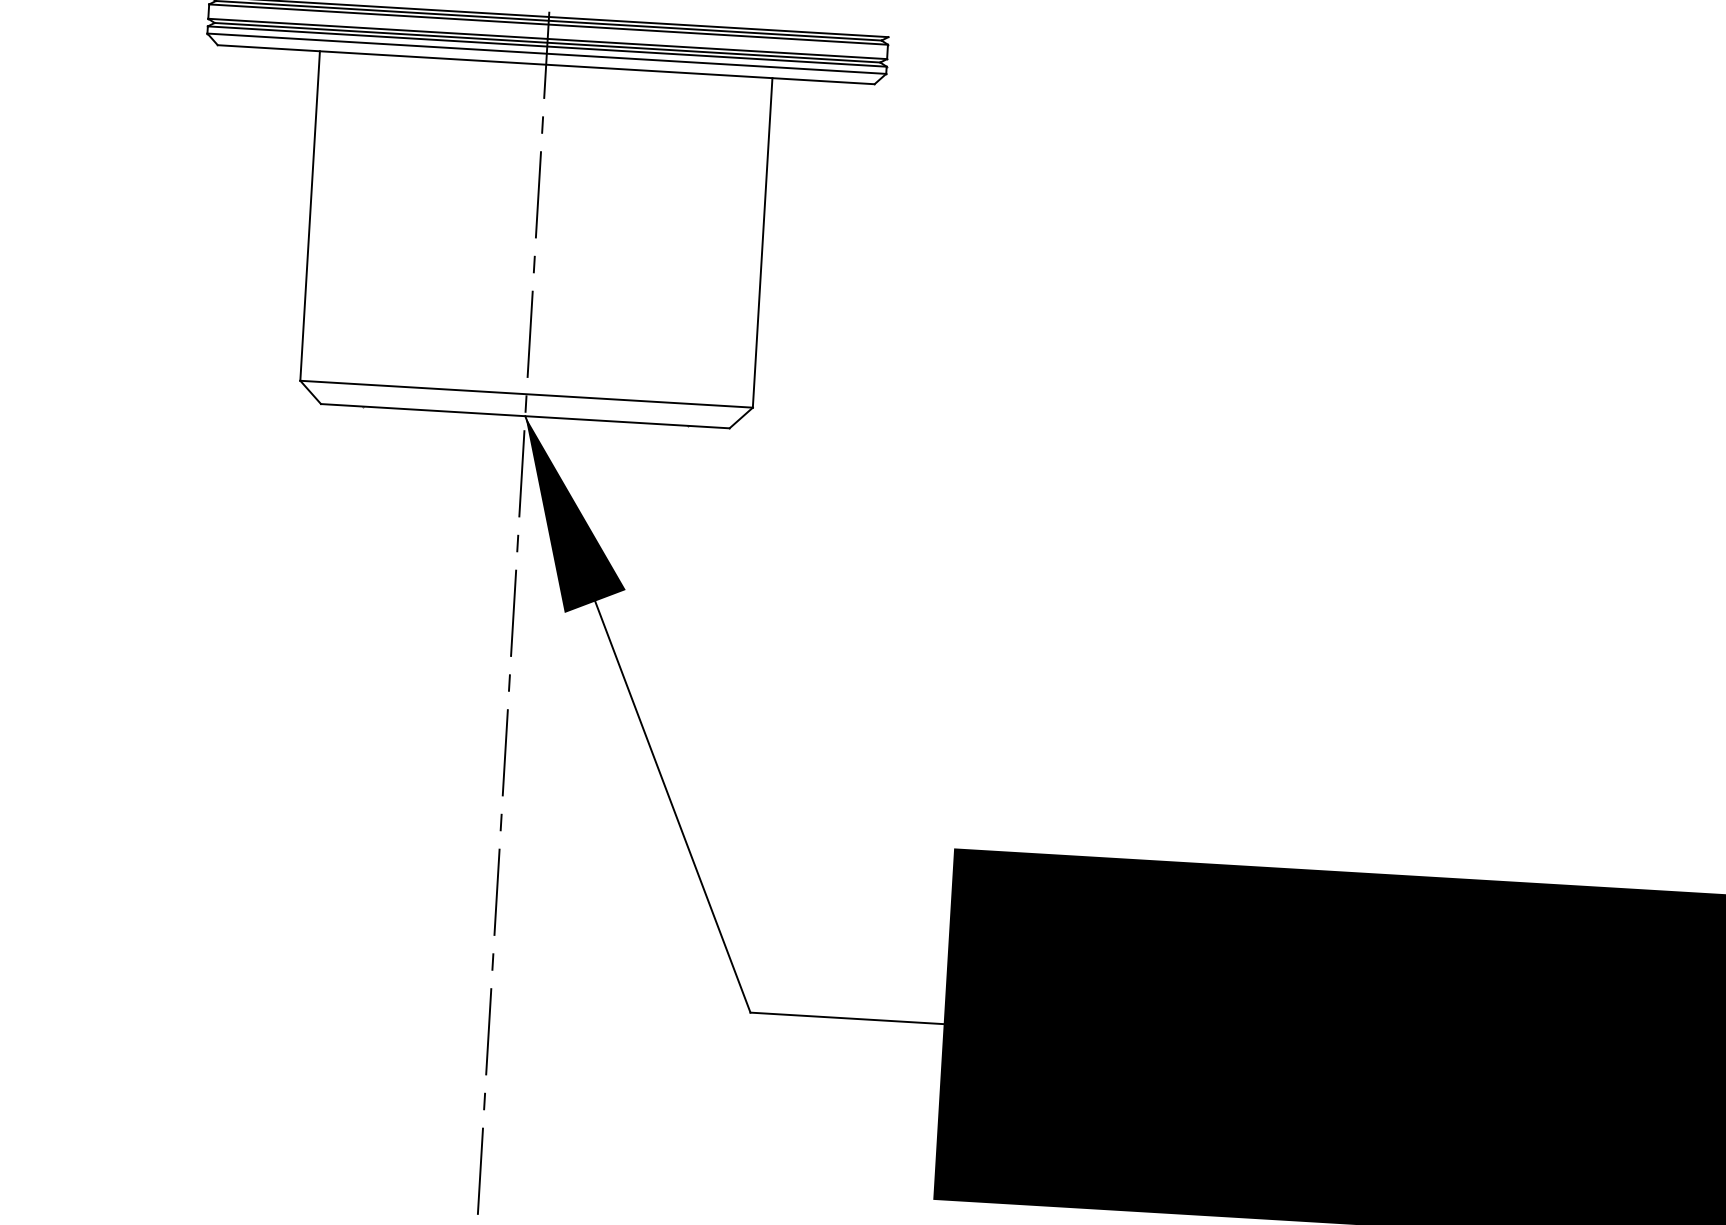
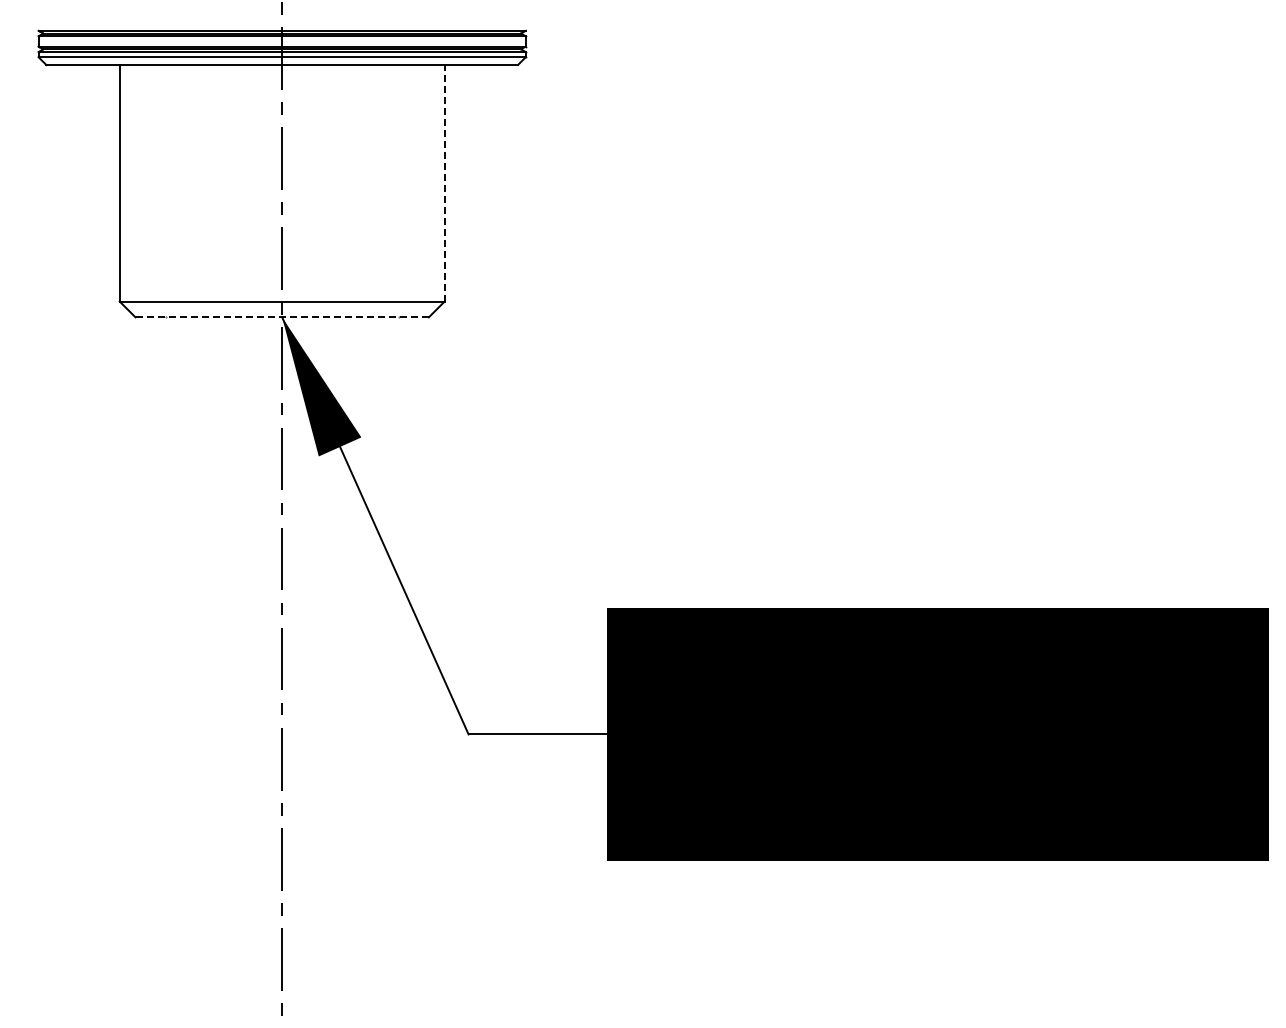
line: (762, 241) -> (444, 182), solid -> dashed
line: (525, 416) -> (282, 317), solid -> dashed

